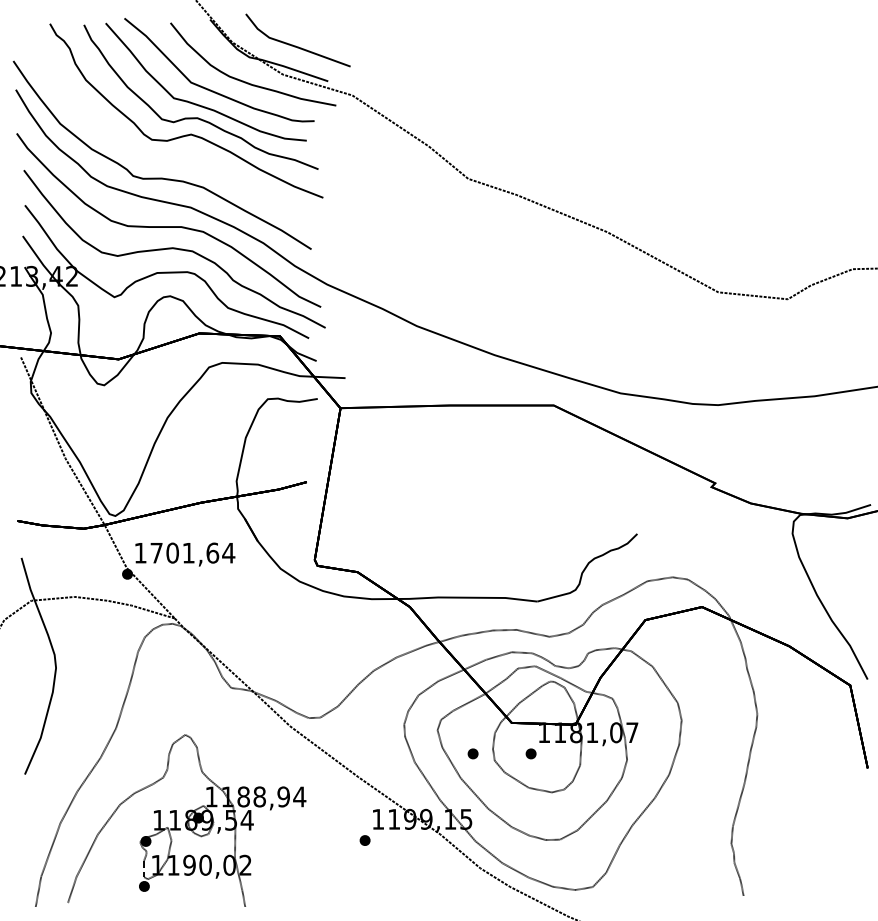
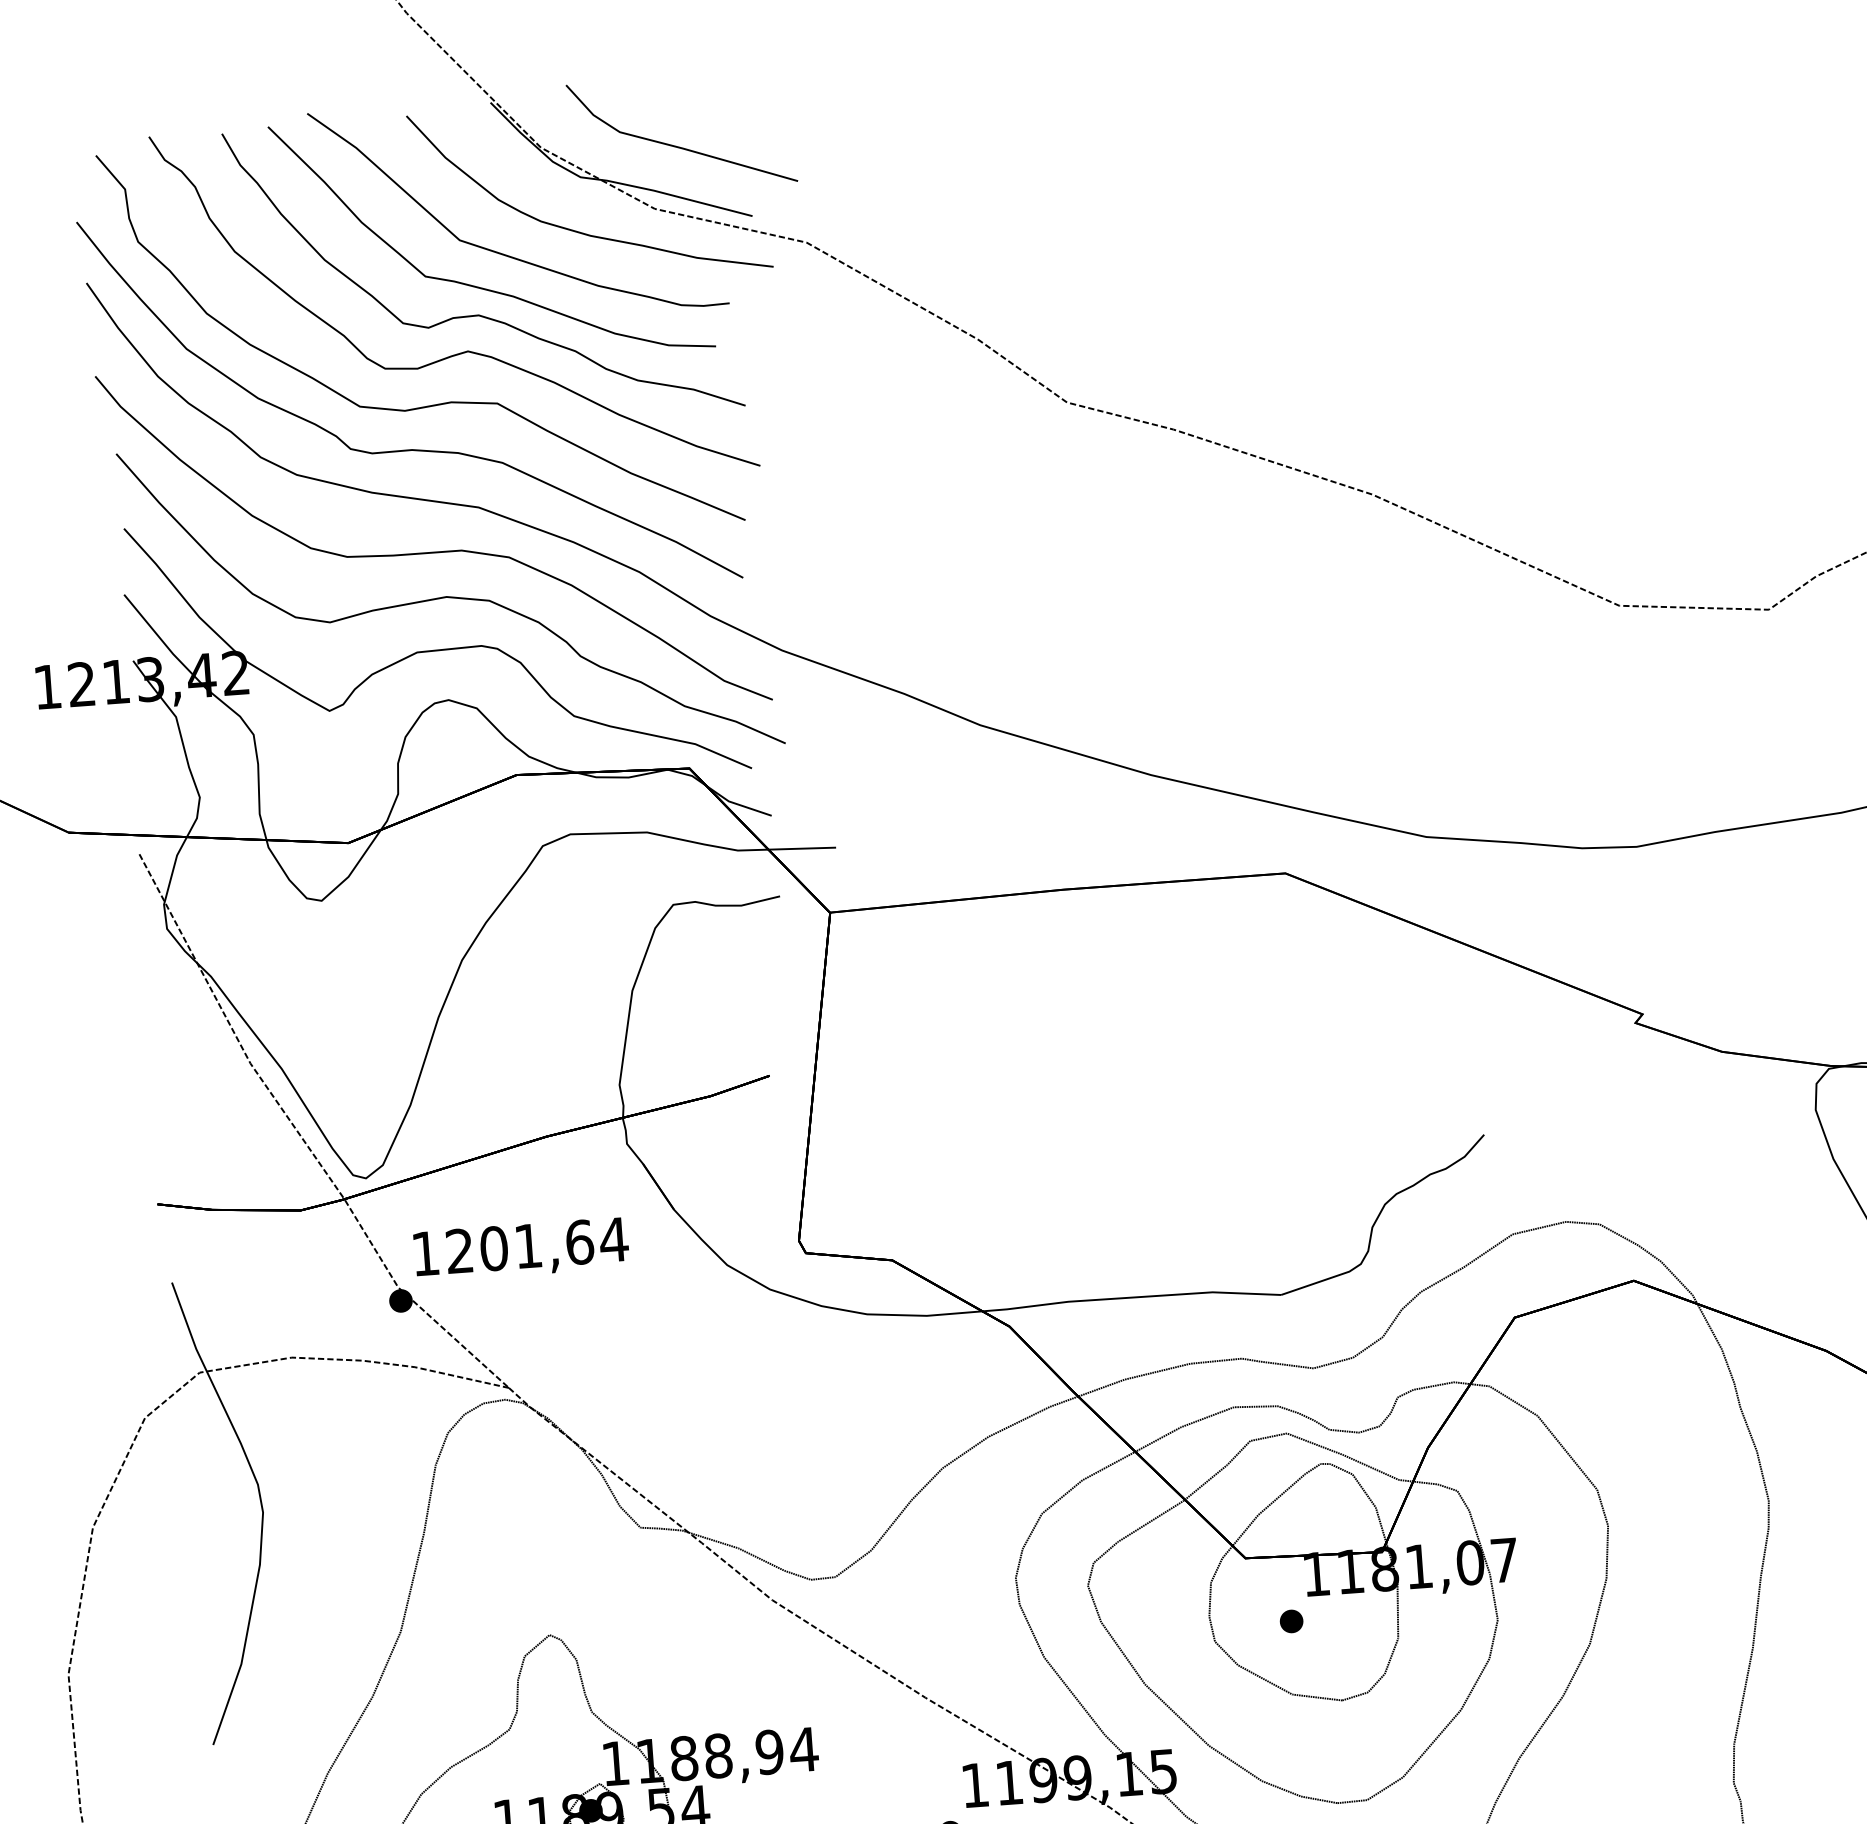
part: (171, 157) -> (429, 403), added
text: (156, 552) -> (459, 1249), 1701,64 -> 1201,64
part: (472, 753) -> (1166, 1629), removed

